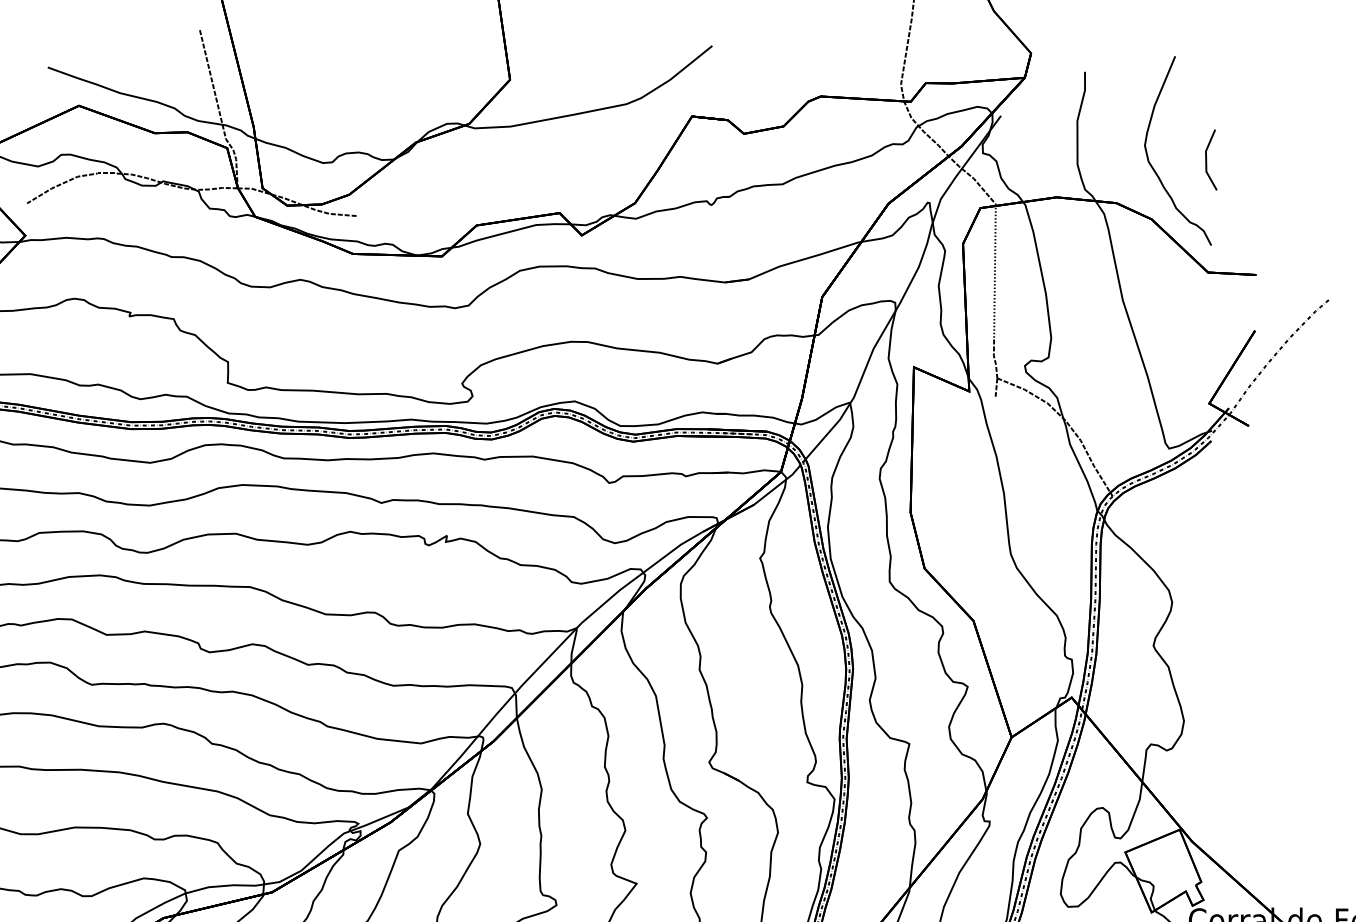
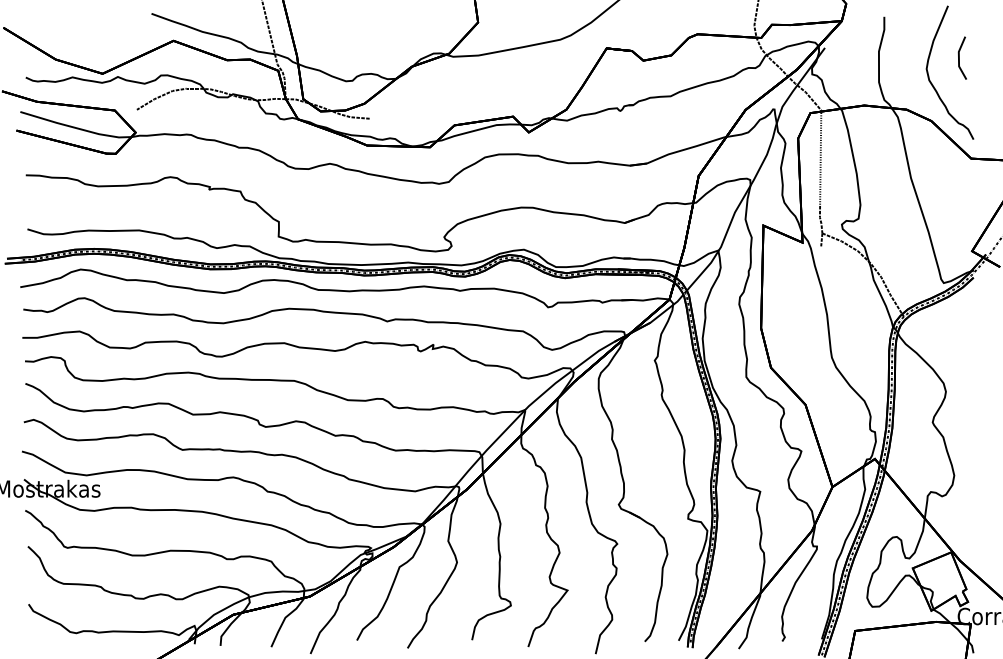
line: (1206, 159) -> (959, 57), moved

